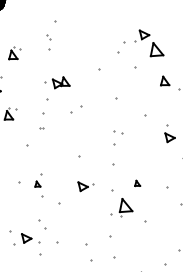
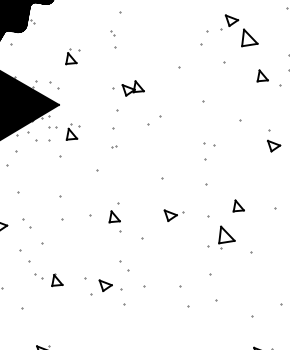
part: (37, 183) -> (114, 216), size x1.67
part: (137, 183) -> (238, 205), size x1.67

